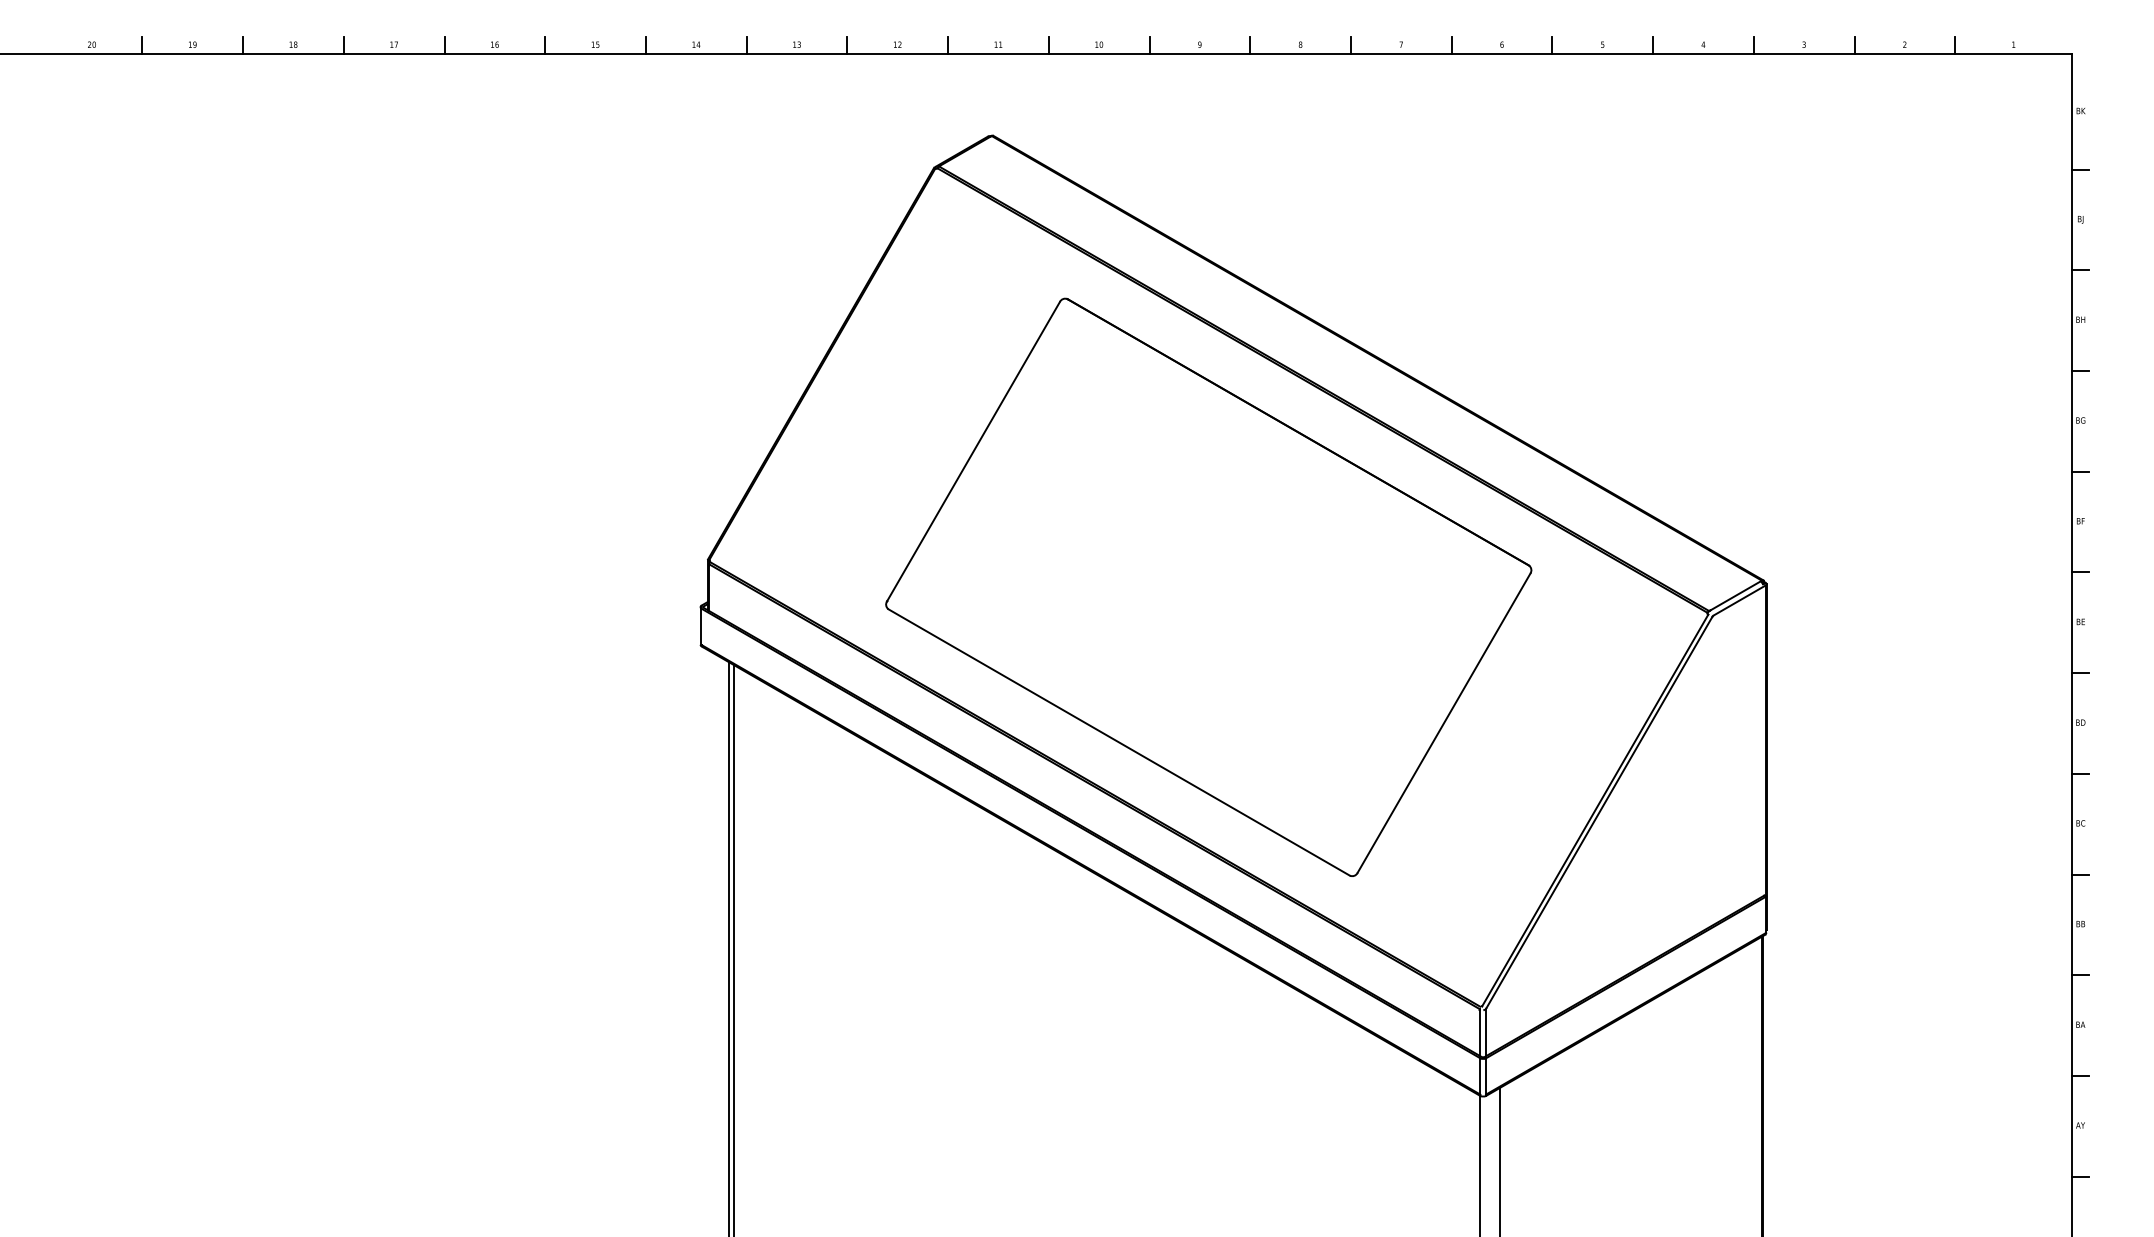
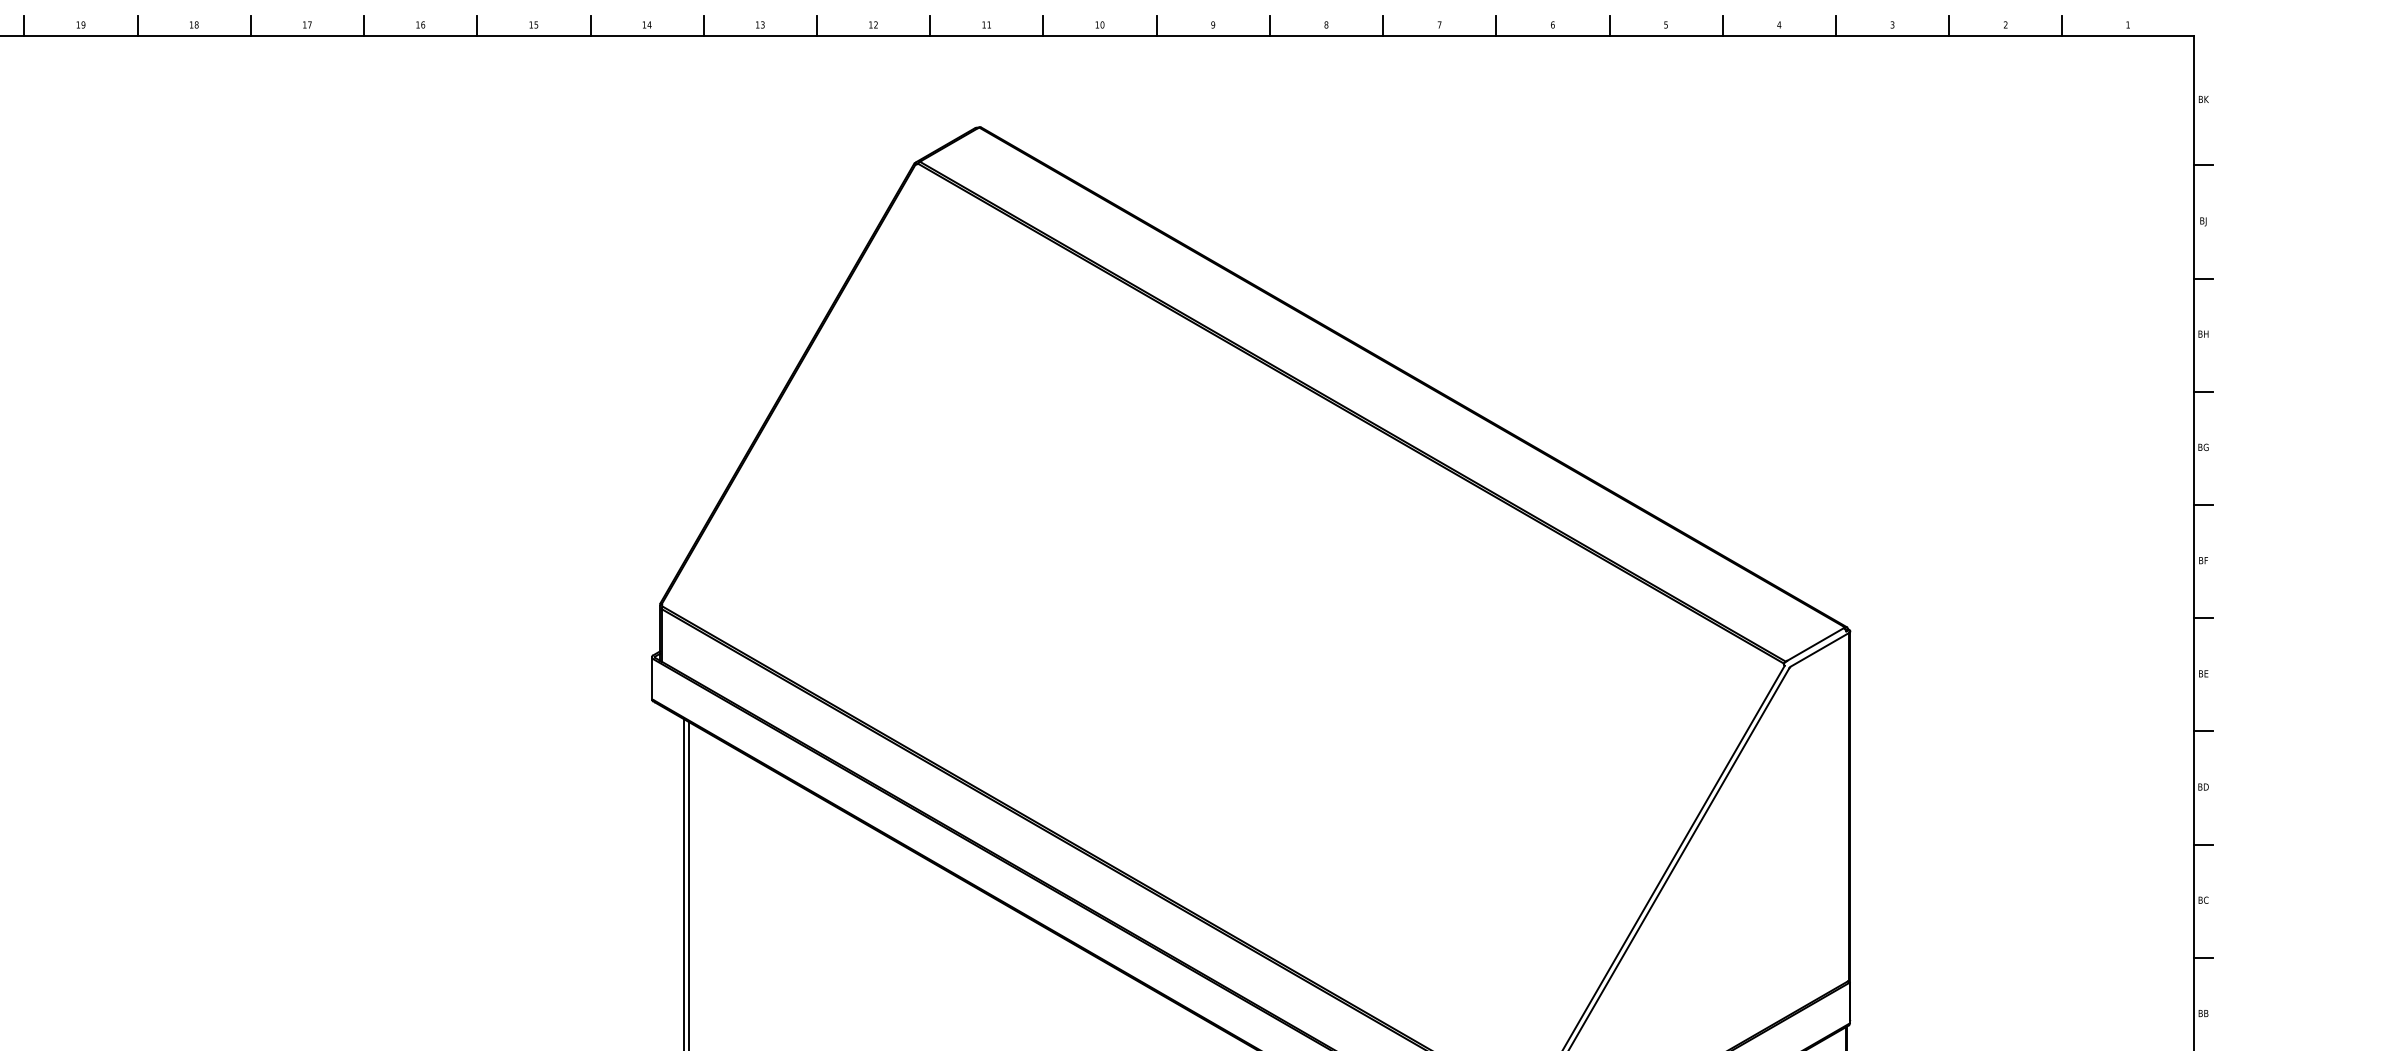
part: (1208, 586) -> (1222, 633), removed

